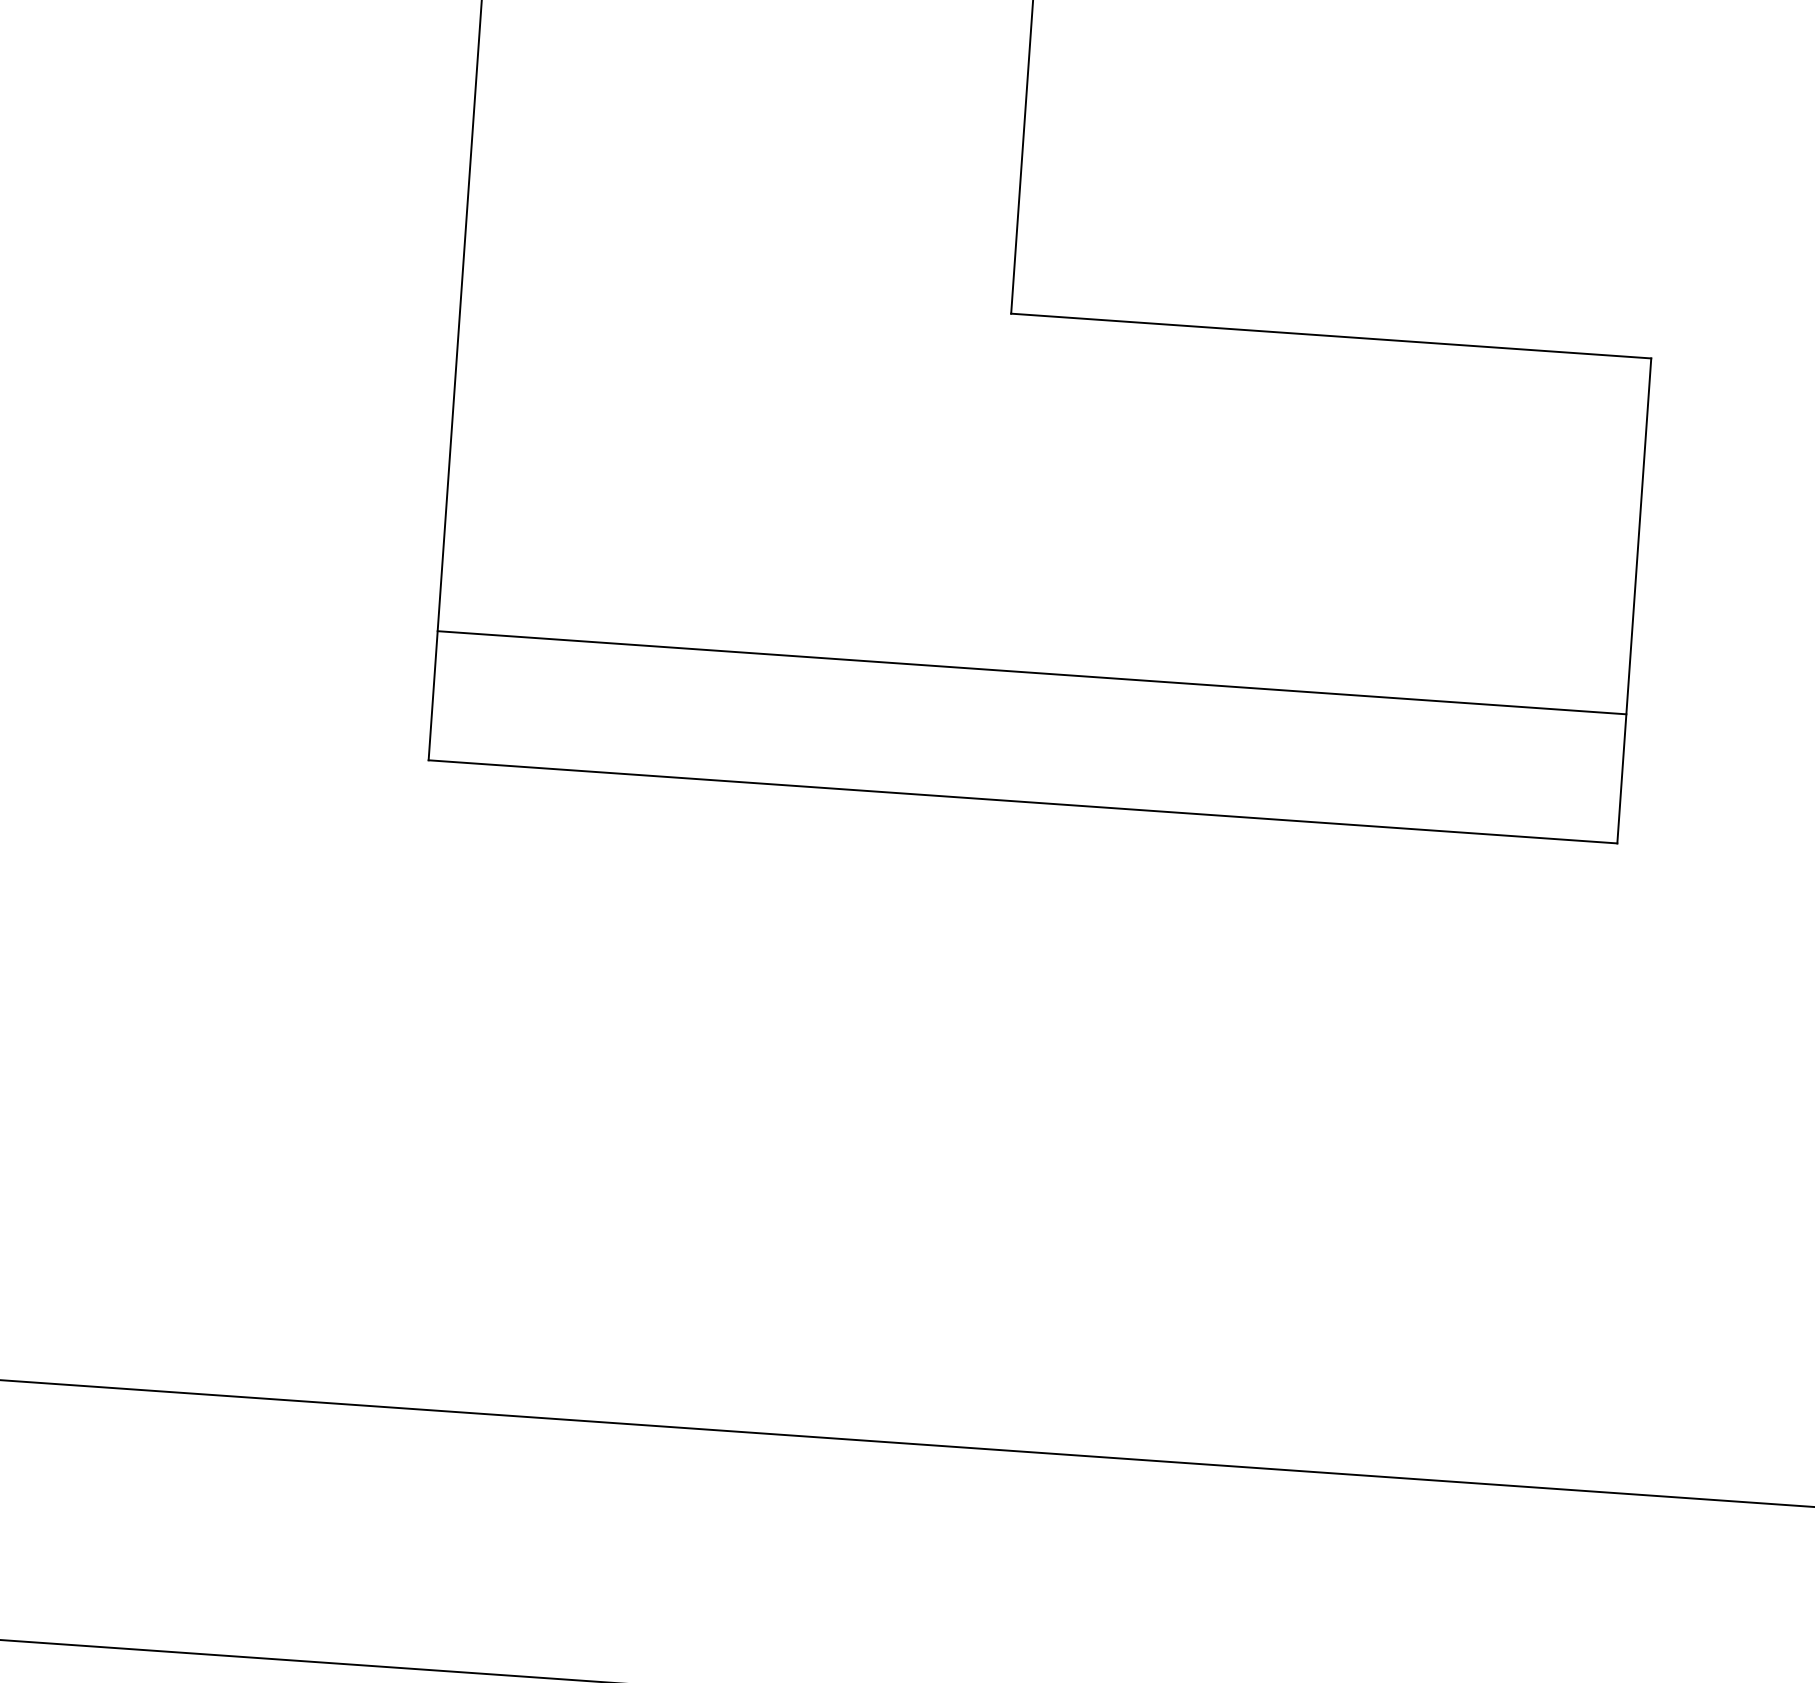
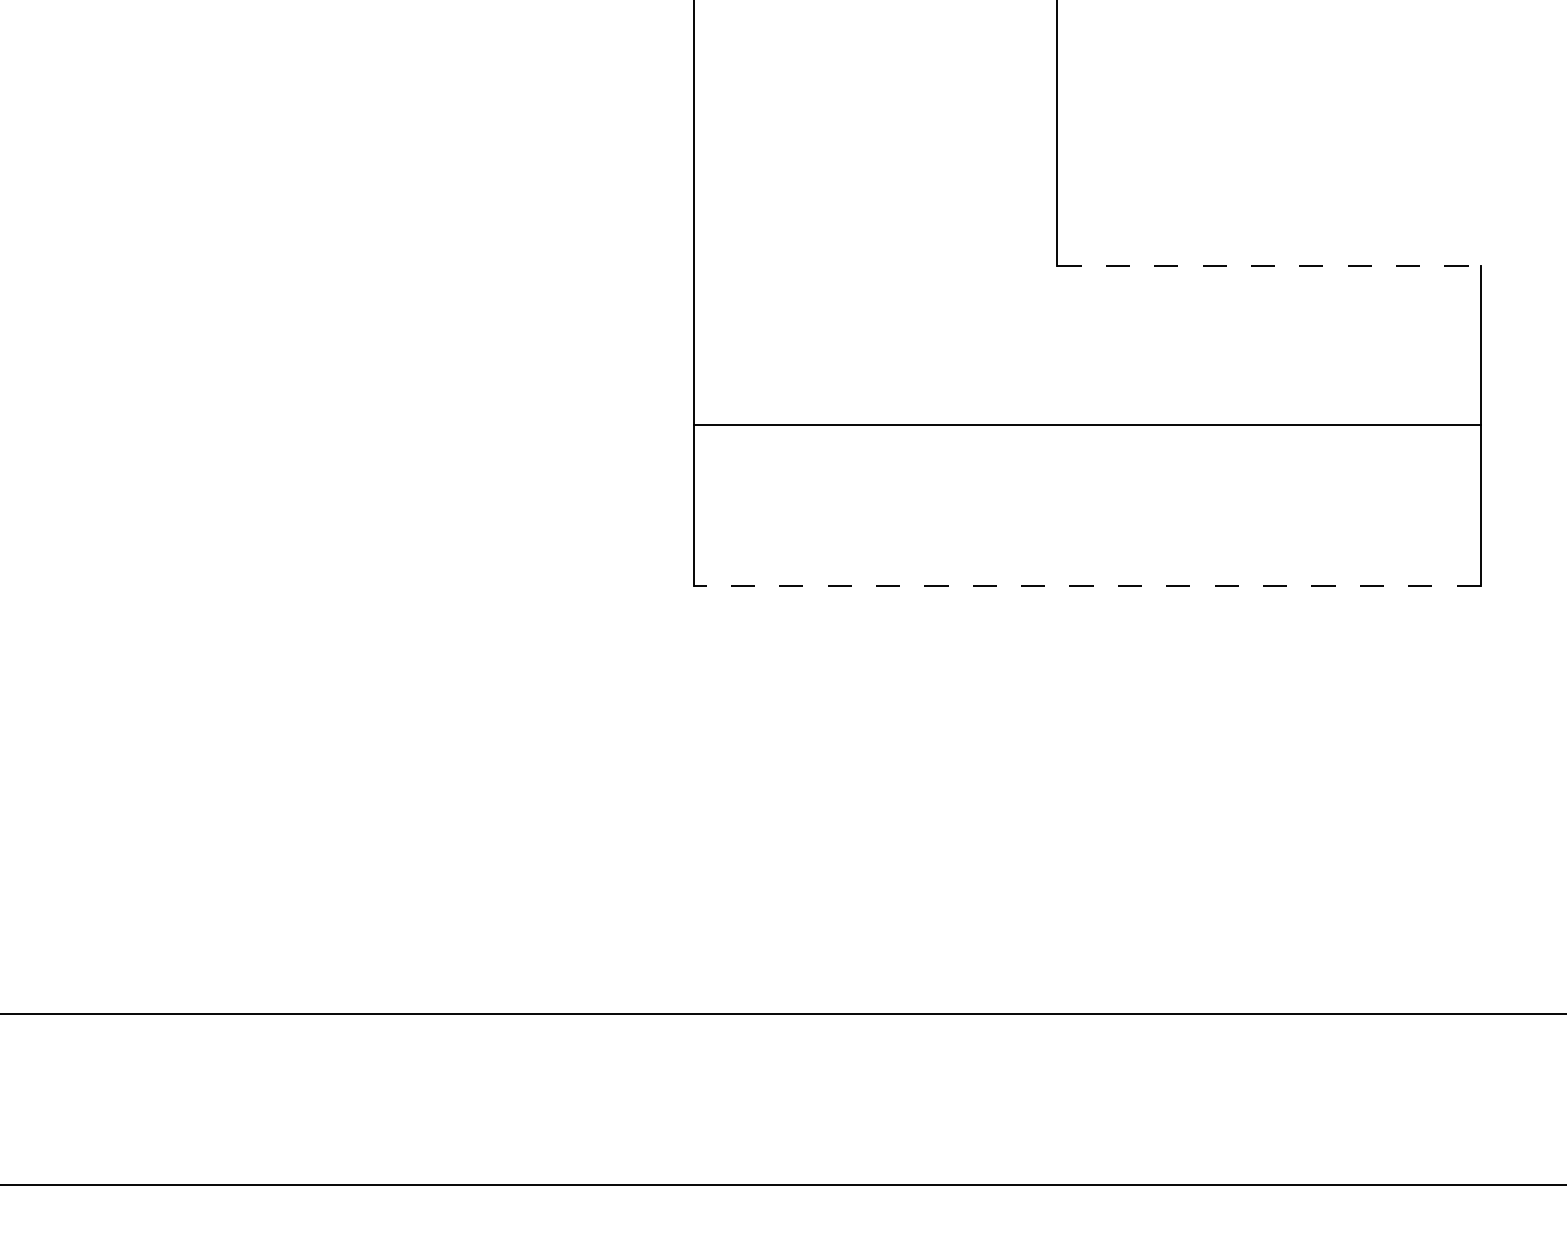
line: (1331, 335) -> (1269, 265), solid -> dashed
line: (1031, 673) -> (1087, 425), moved
line: (1022, 801) -> (1087, 586), solid -> dashed

